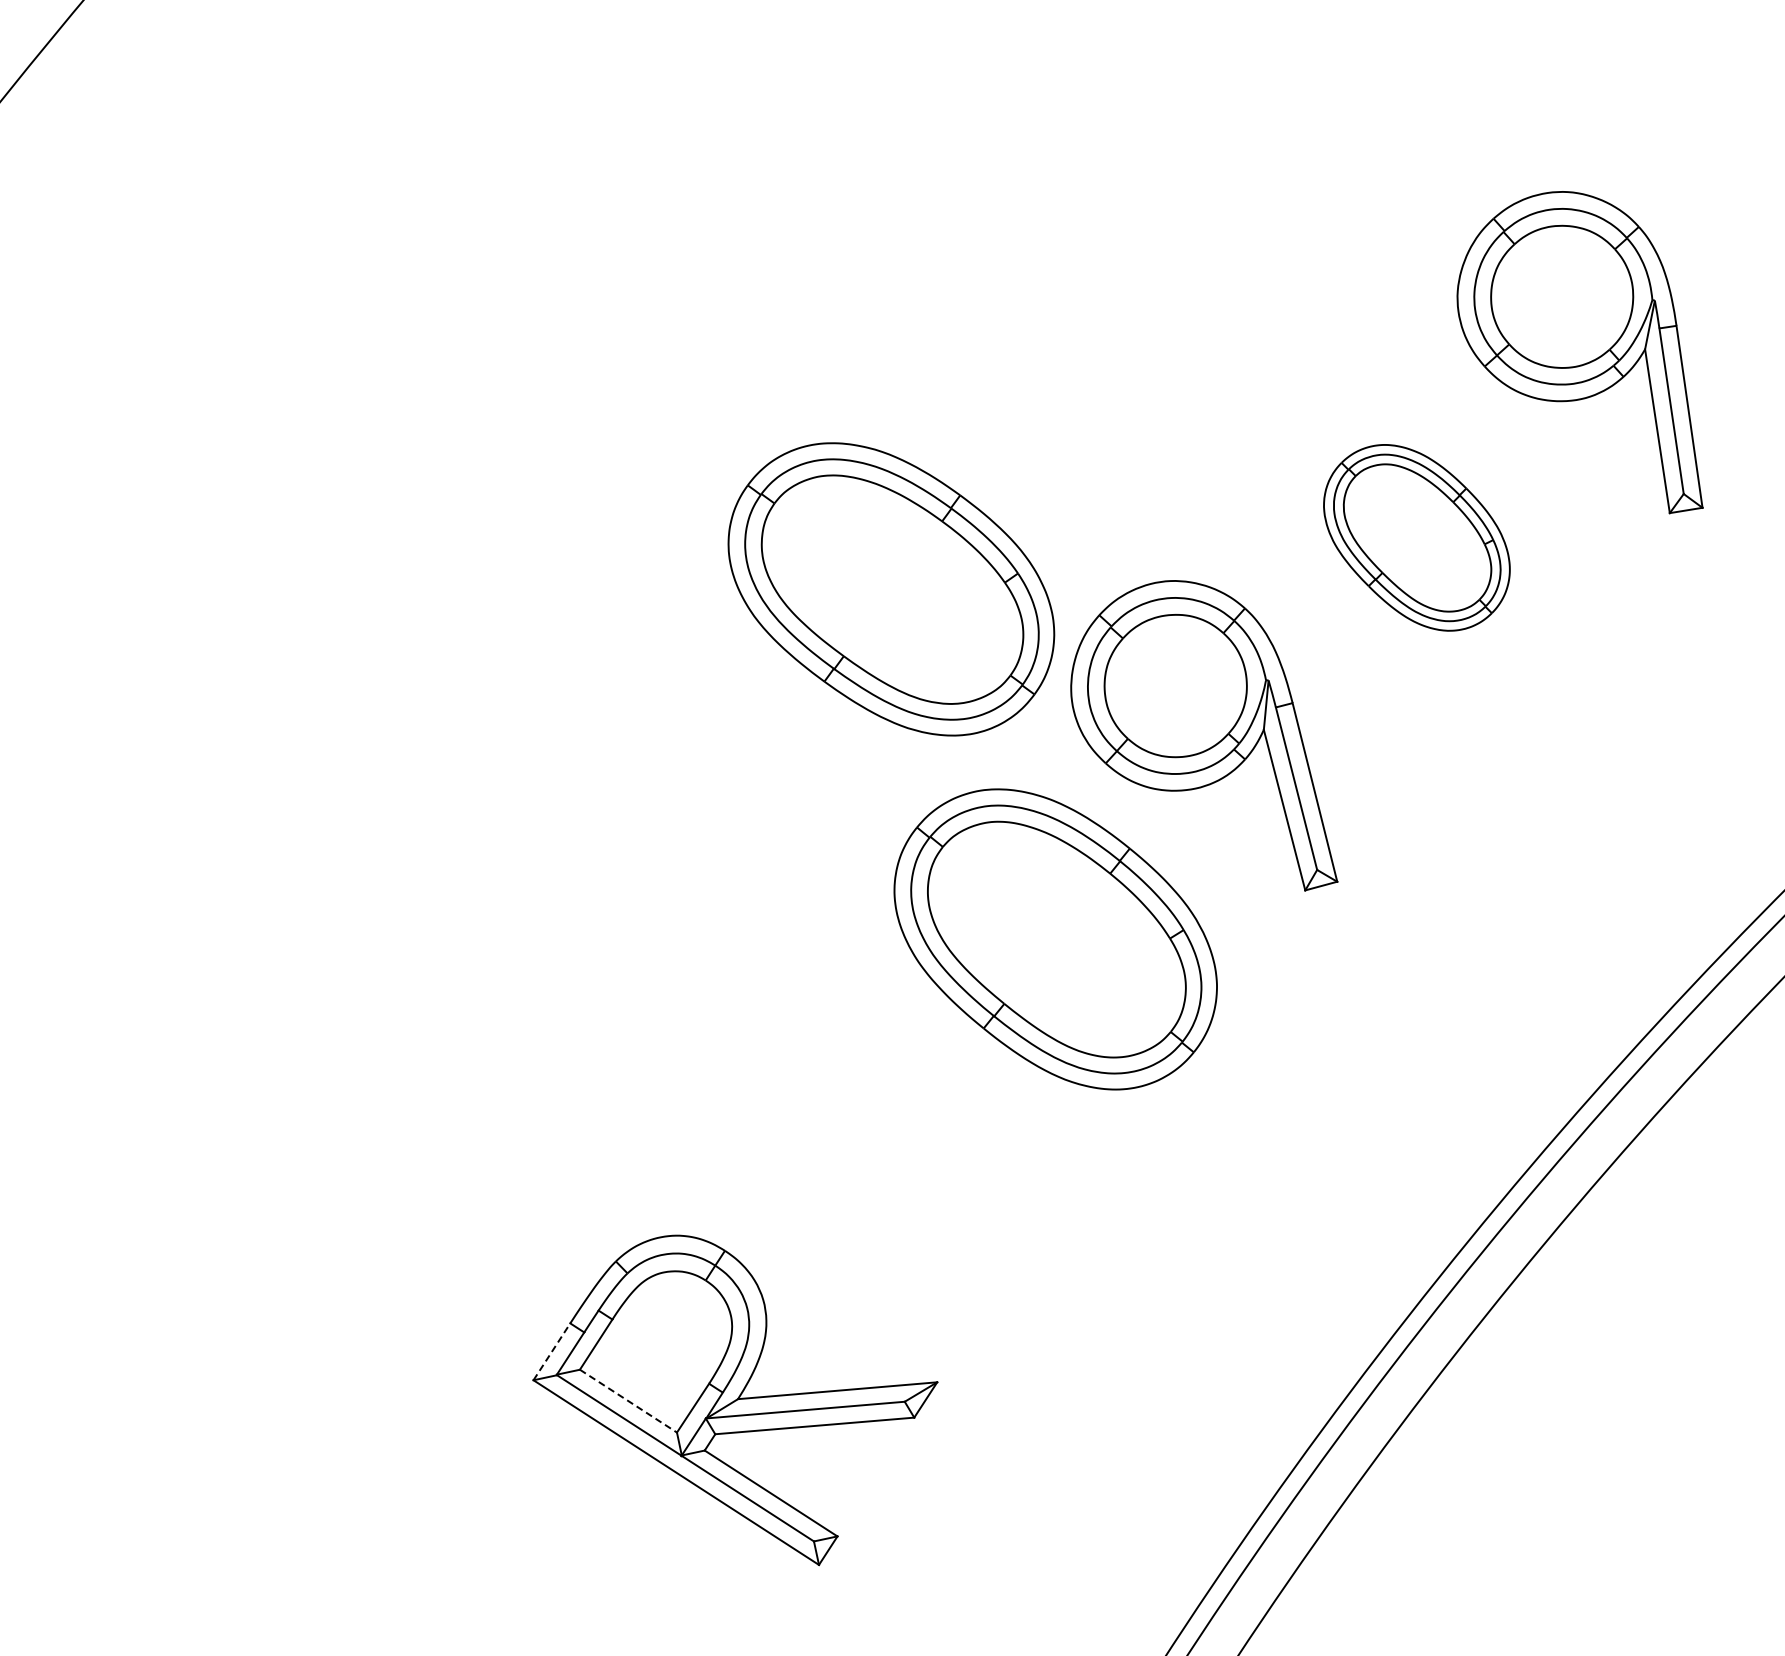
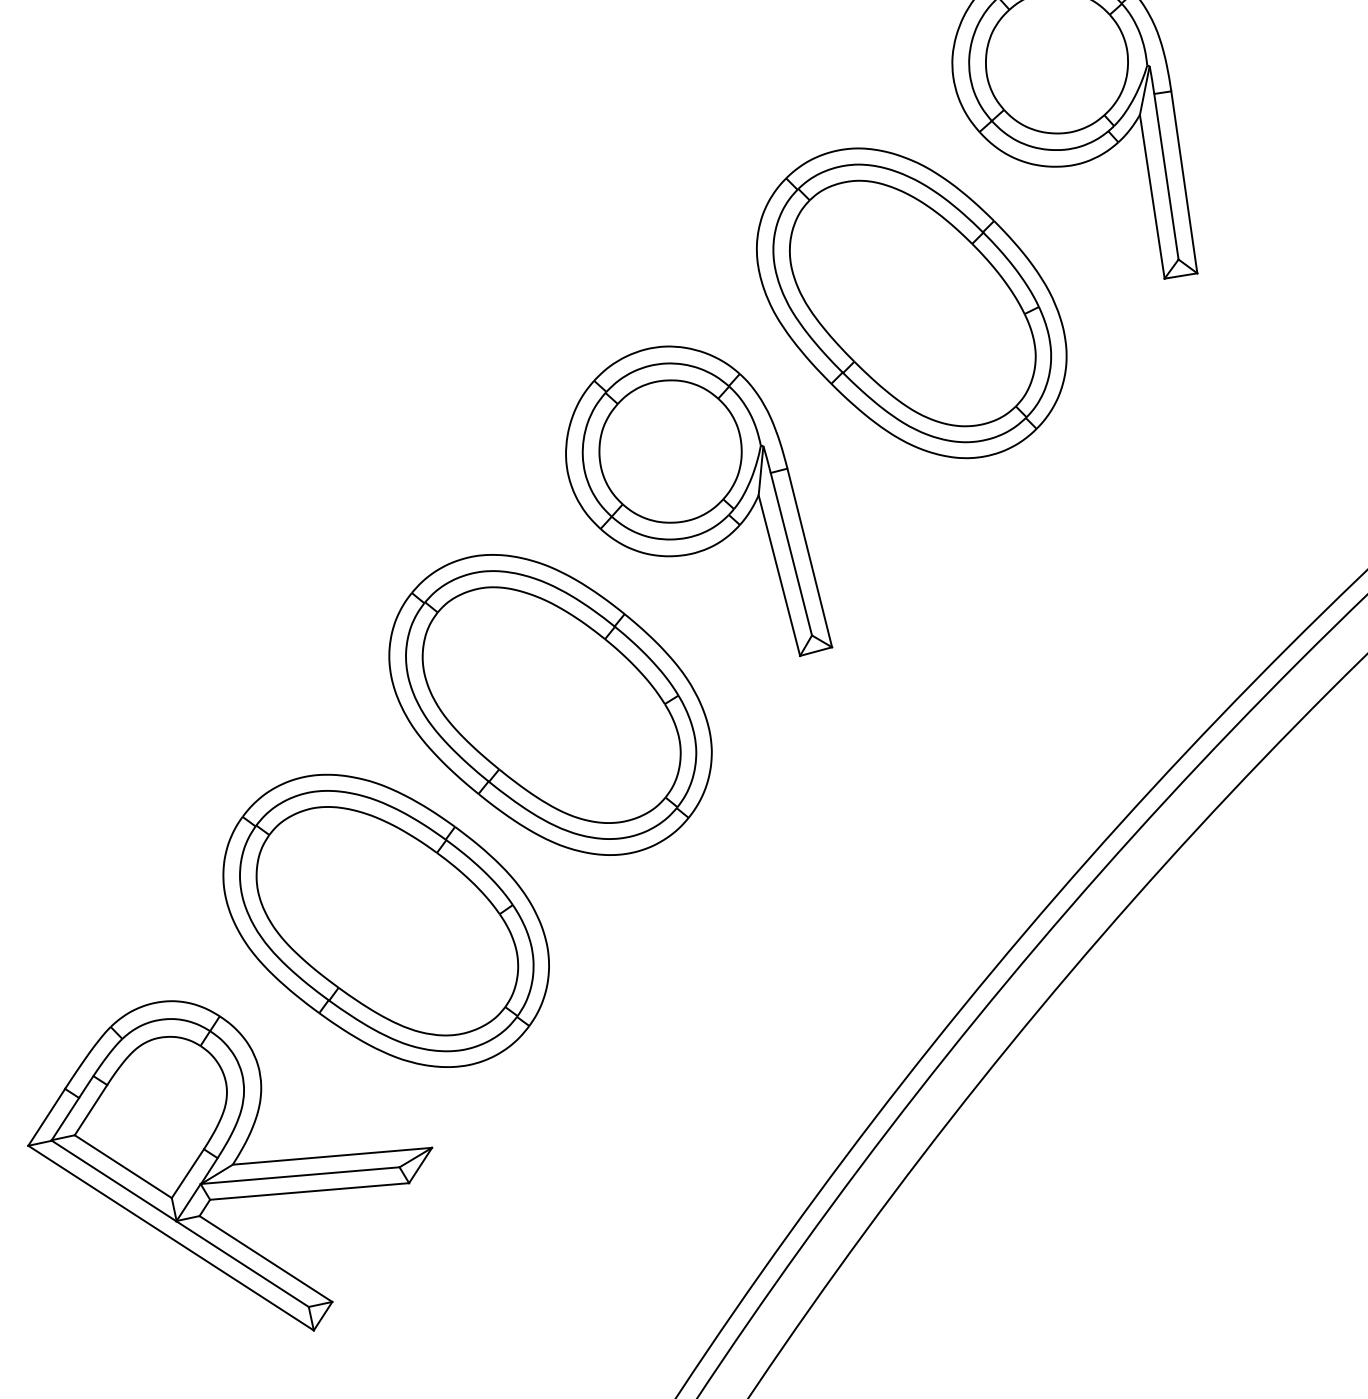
part: (1416, 537) -> (911, 303), size x1.67
part: (891, 589) -> (386, 921), moved
line: (551, 1351) -> (46, 1117), dashed -> solid
line: (628, 1401) -> (123, 1167), dashed -> solid

